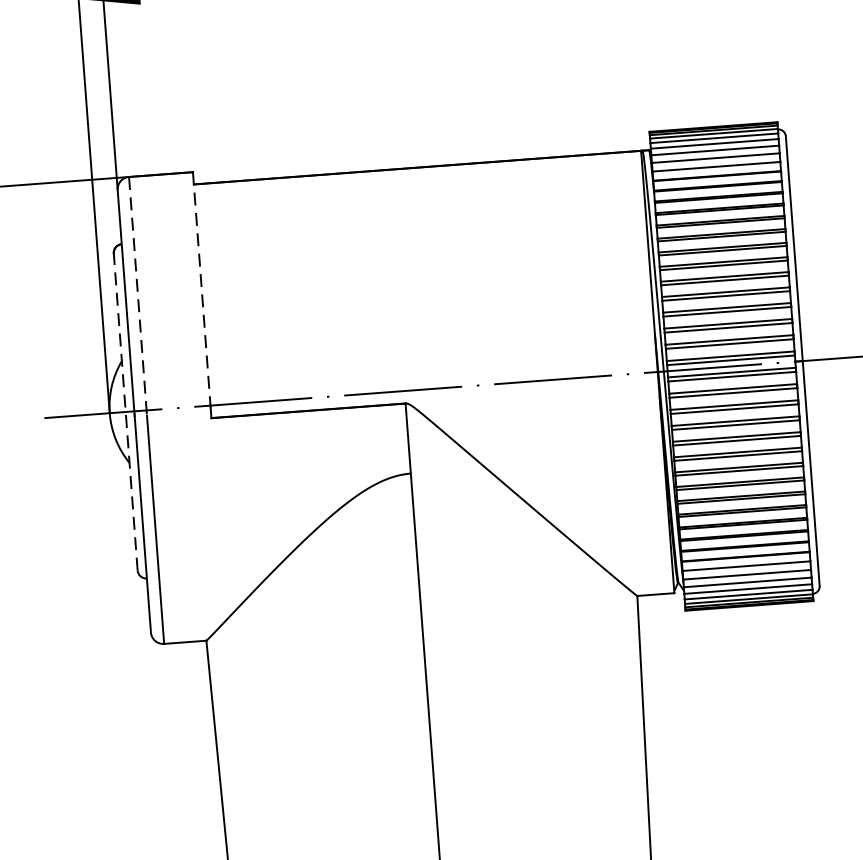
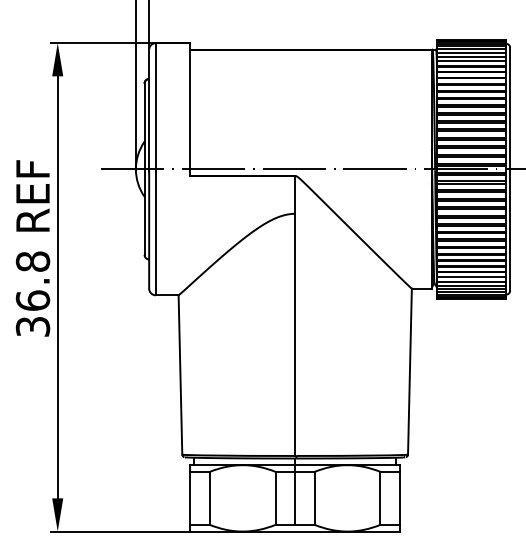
line: (202, 289) -> (190, 106), dashed -> solid
line: (137, 297) -> (155, 108), dashed -> solid
line: (125, 412) -> (144, 169), dashed -> solid

